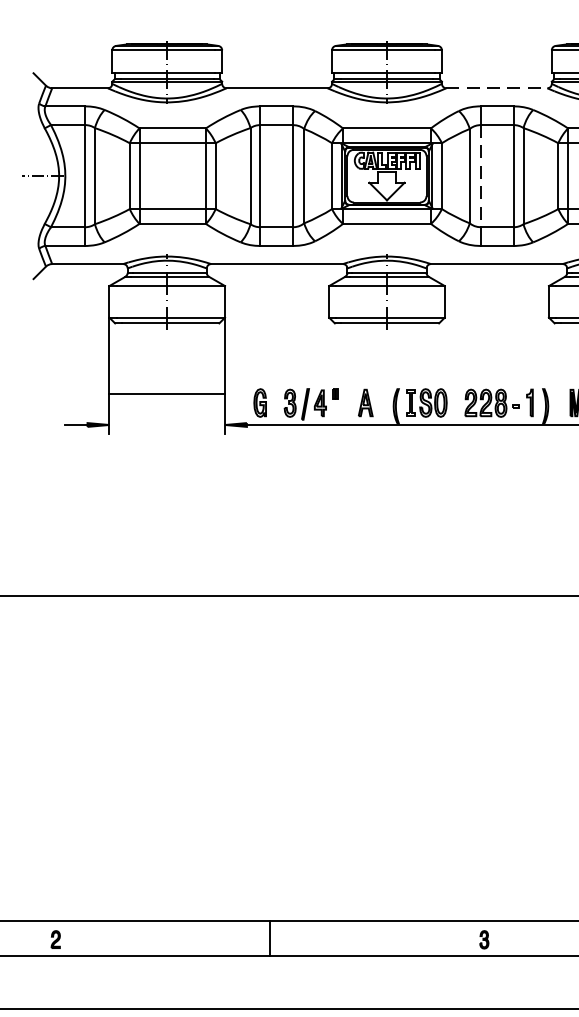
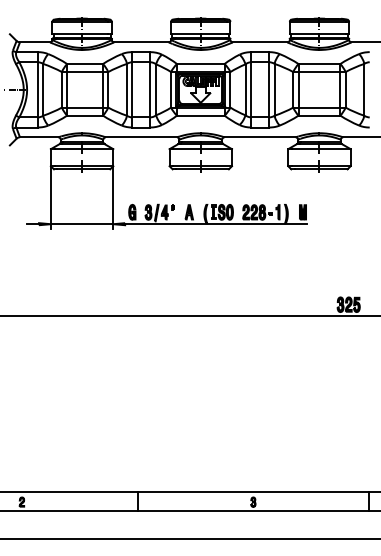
line: (497, 88) -> (260, 42), dashed -> solid
line: (480, 175) -> (251, 89), dashed -> solid
line: (166, 394) -> (81, 224), moved

